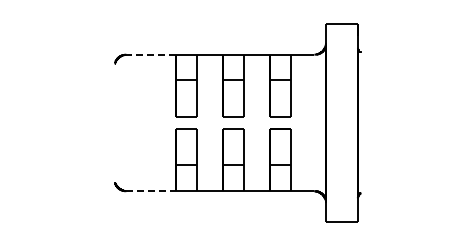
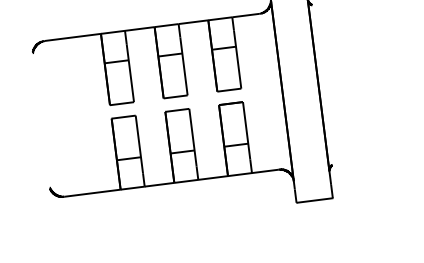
line: (151, 54) -> (73, 37), dashed -> solid
line: (151, 191) -> (93, 193), dashed -> solid

